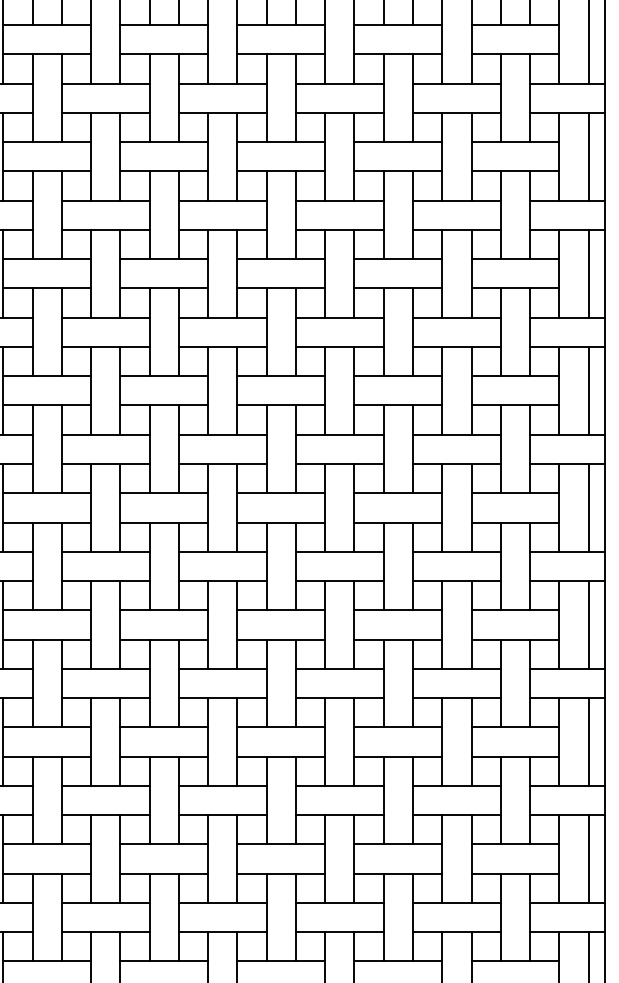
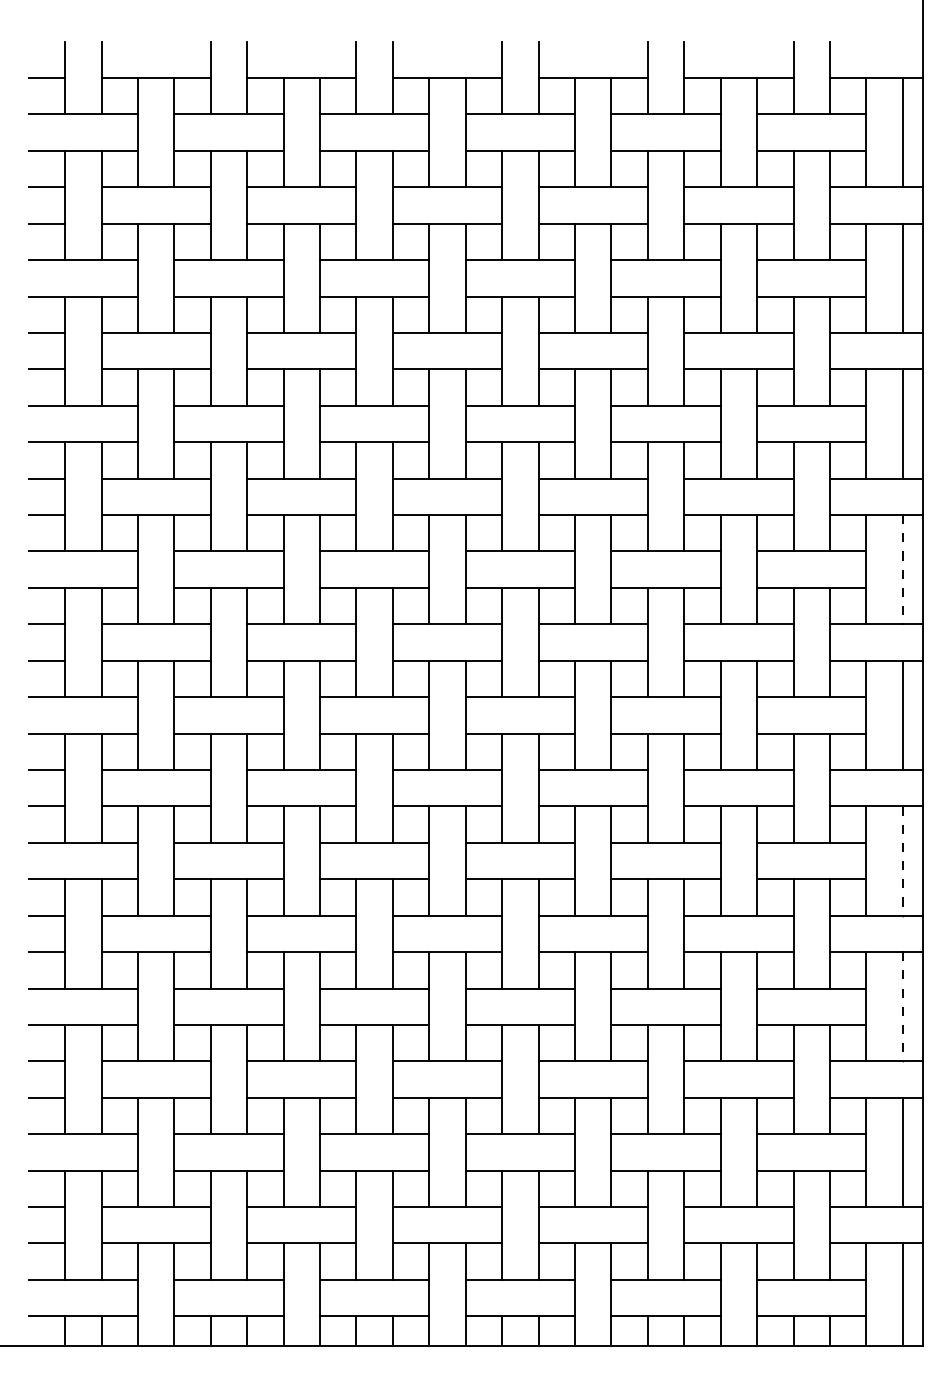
line: (588, 390) -> (902, 569), solid -> dashed
line: (588, 625) -> (902, 861), solid -> dashed
line: (588, 741) -> (902, 1006), solid -> dashed

